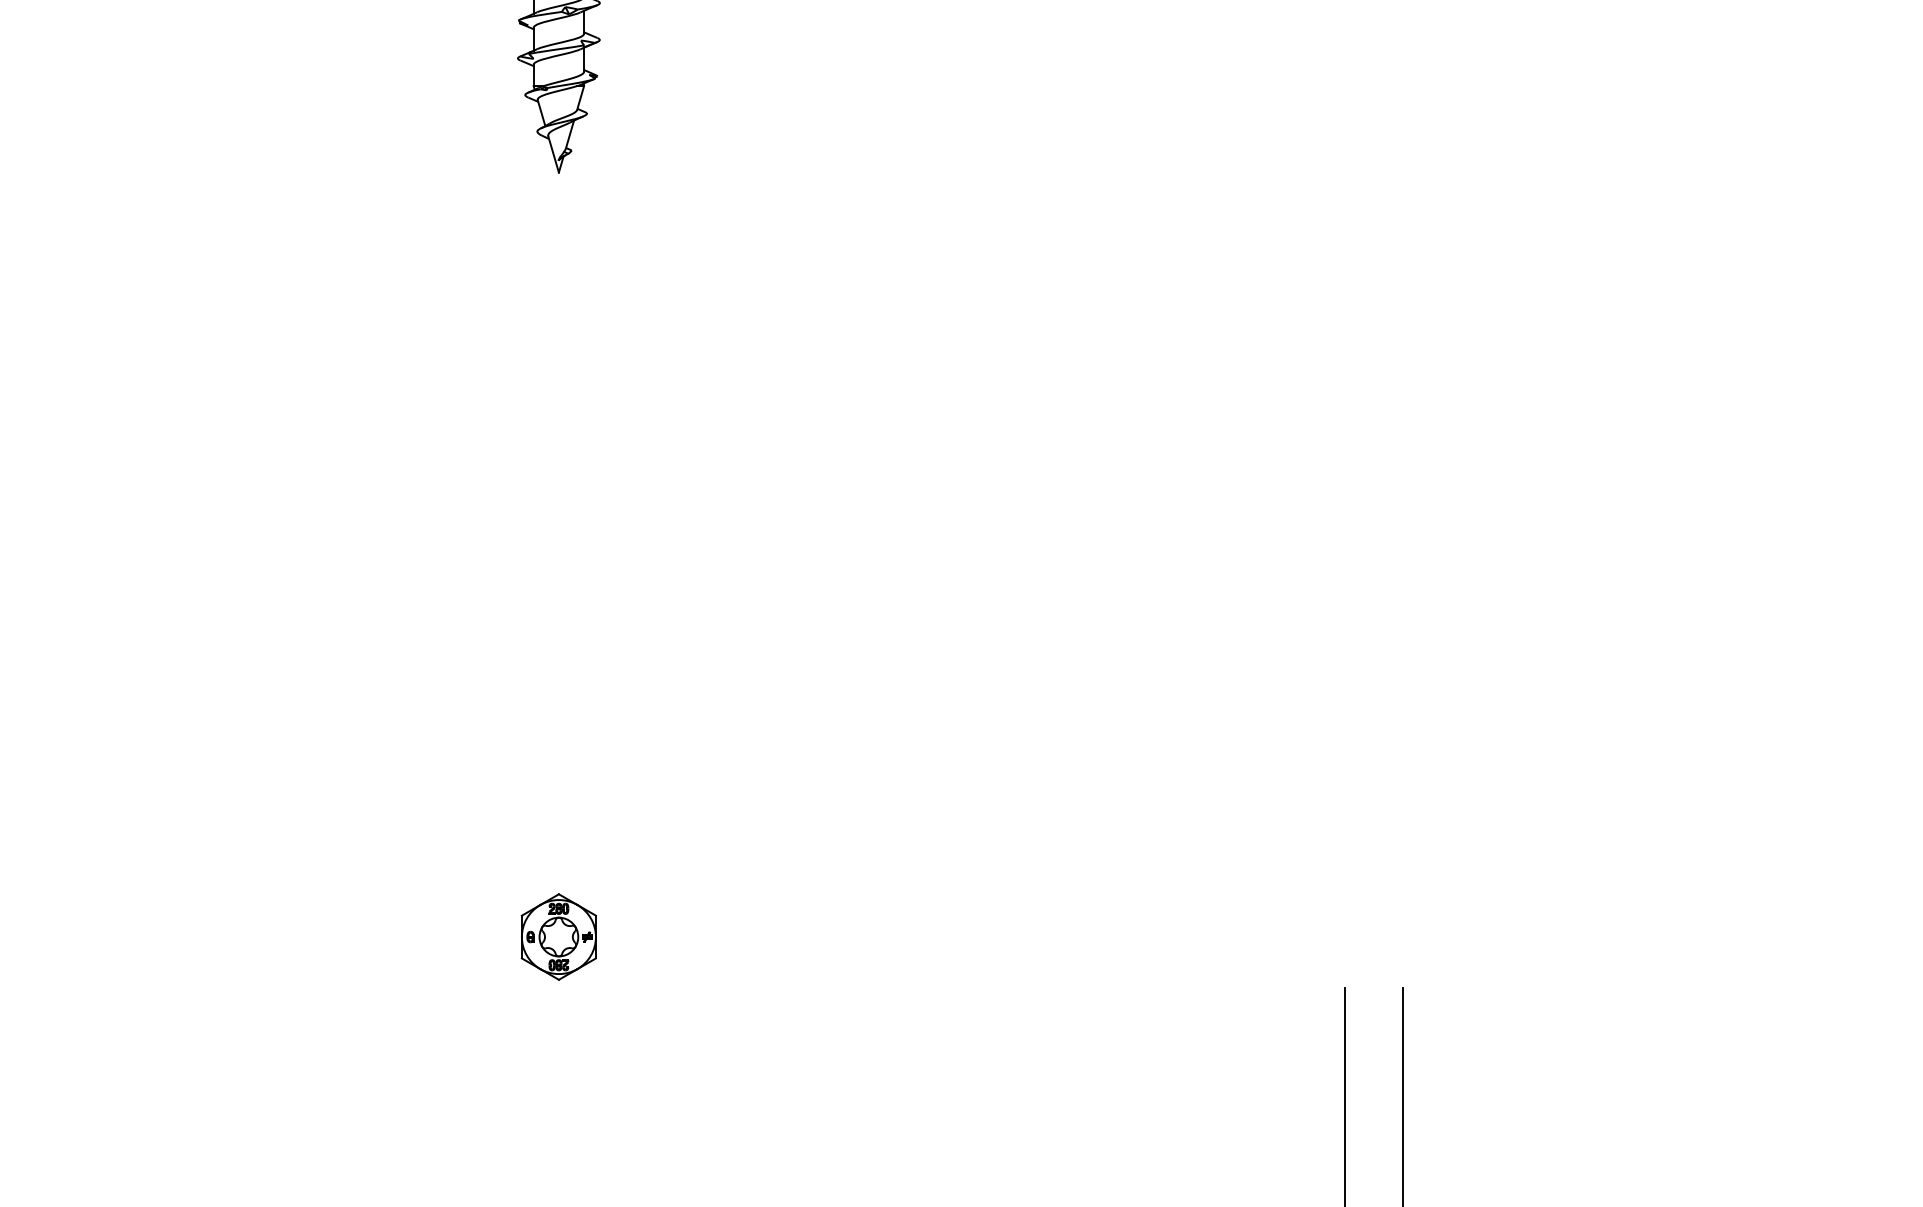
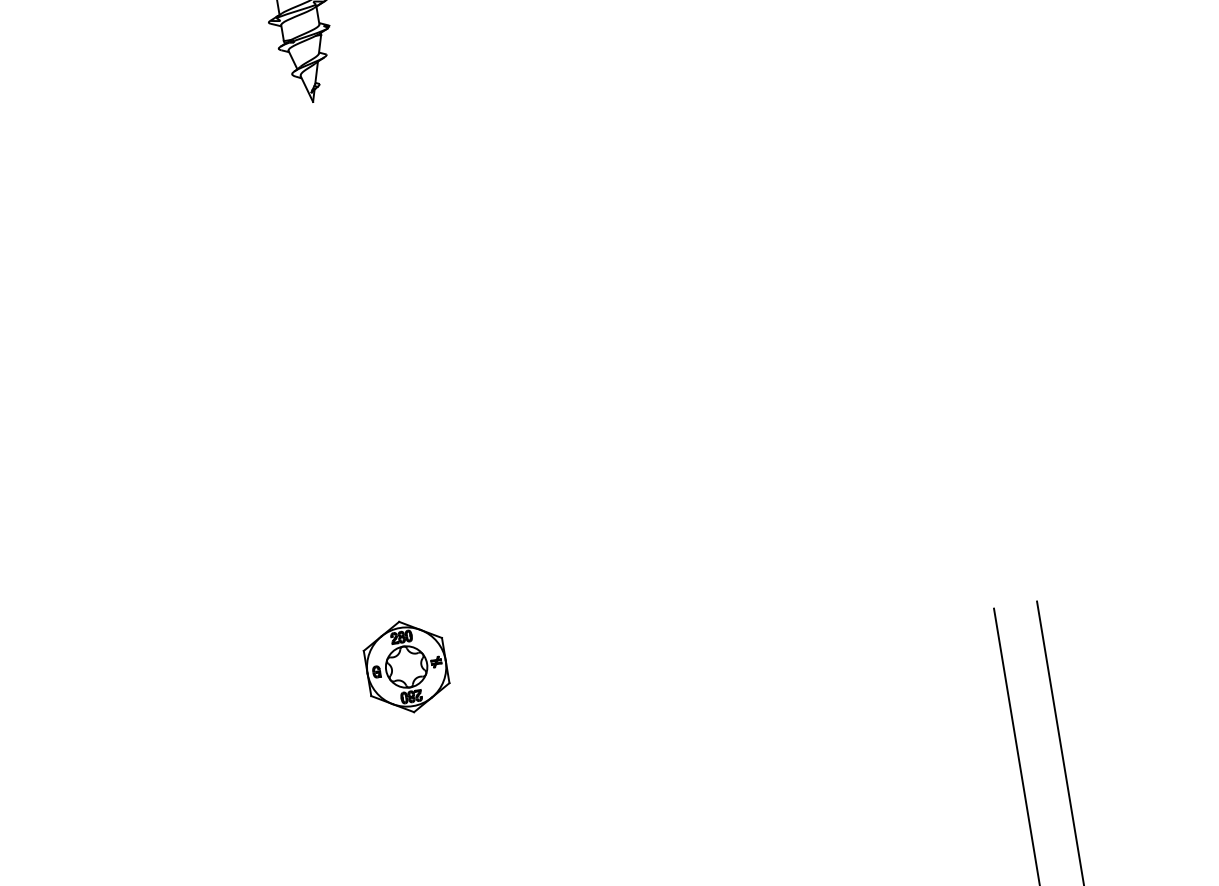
part: (558, 936) -> (406, 666), size x1.43

